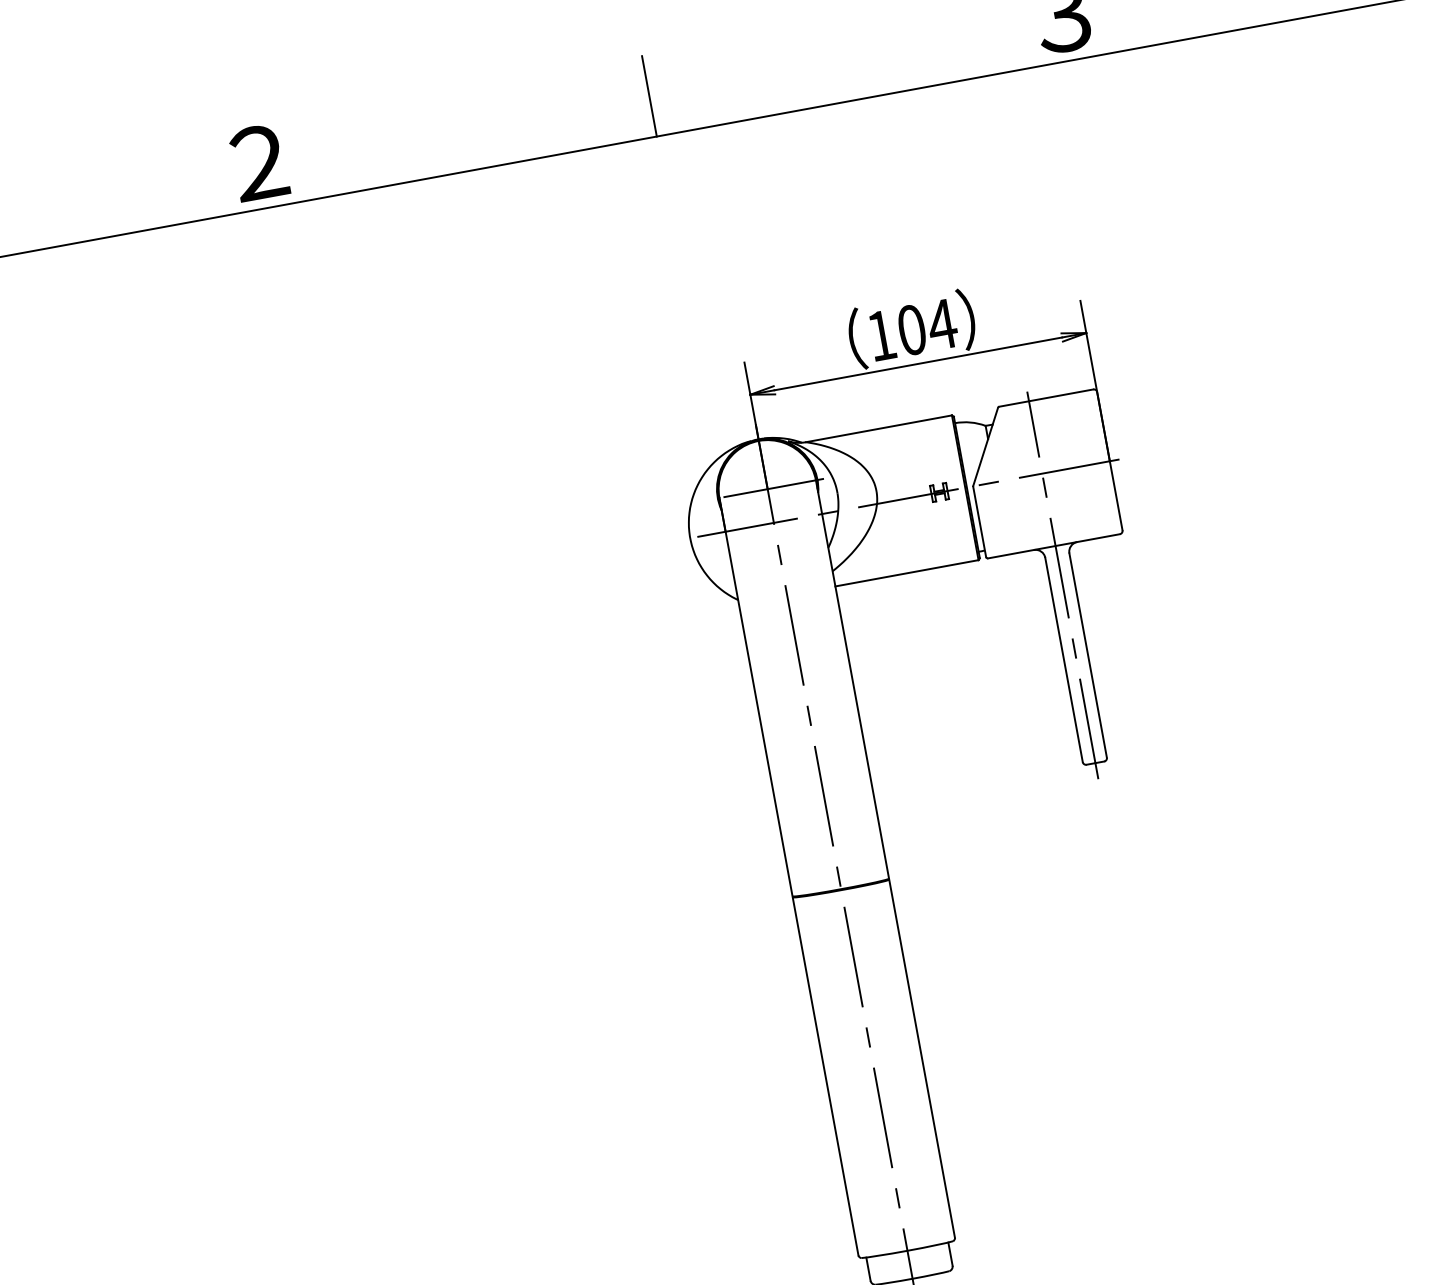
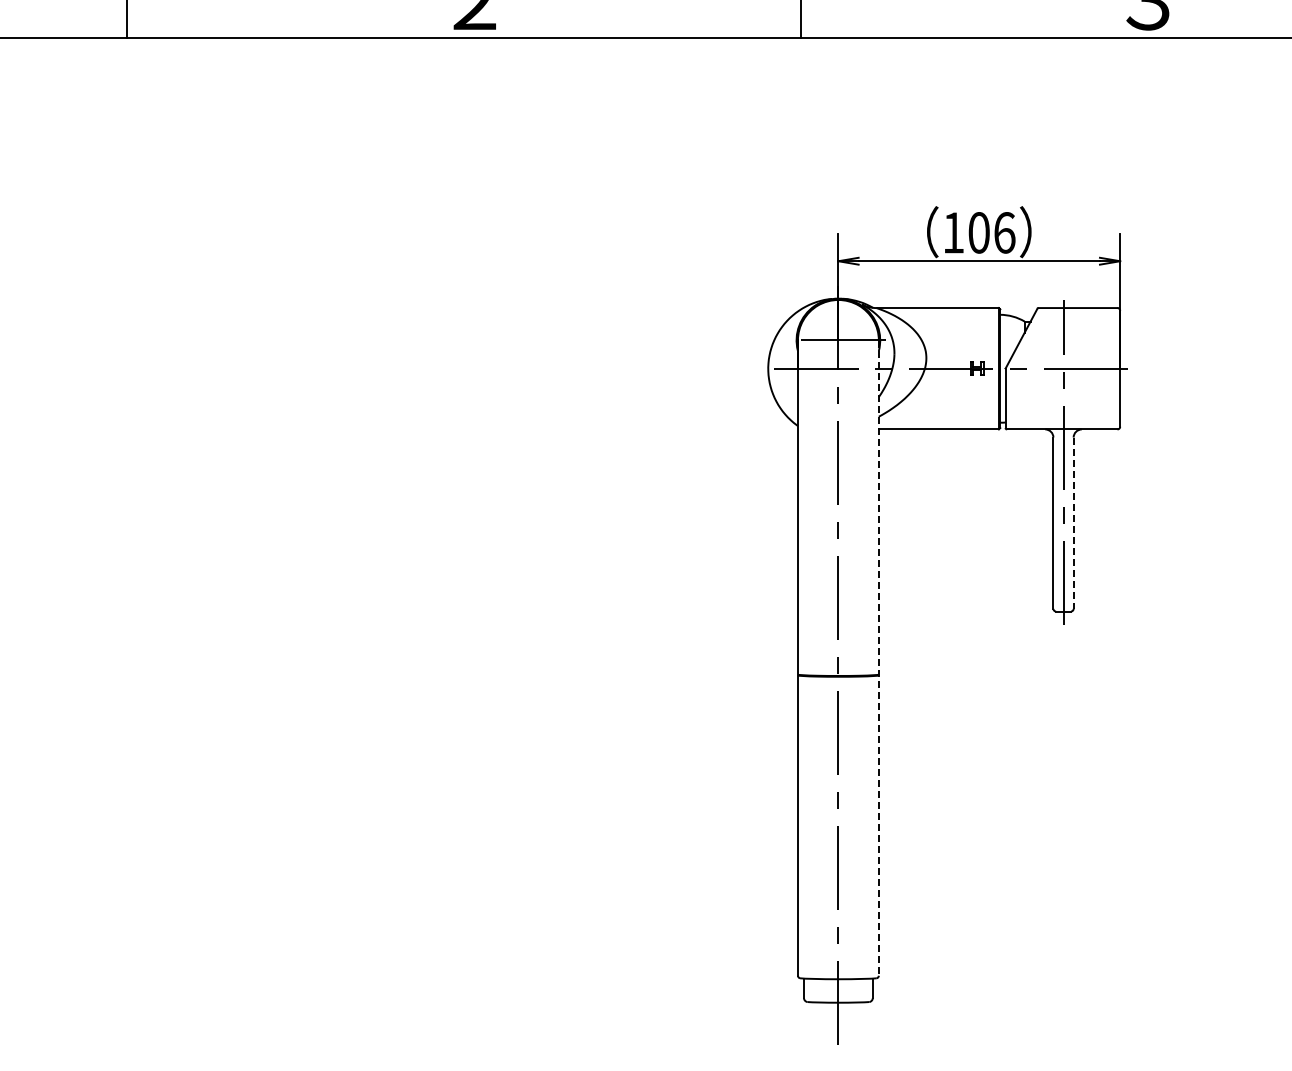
text: (942, 324) -> (1004, 232), 104 -> 106
line: (1088, 655) -> (1073, 523), solid -> dashed
line: (885, 859) -> (878, 658), solid -> dashed

